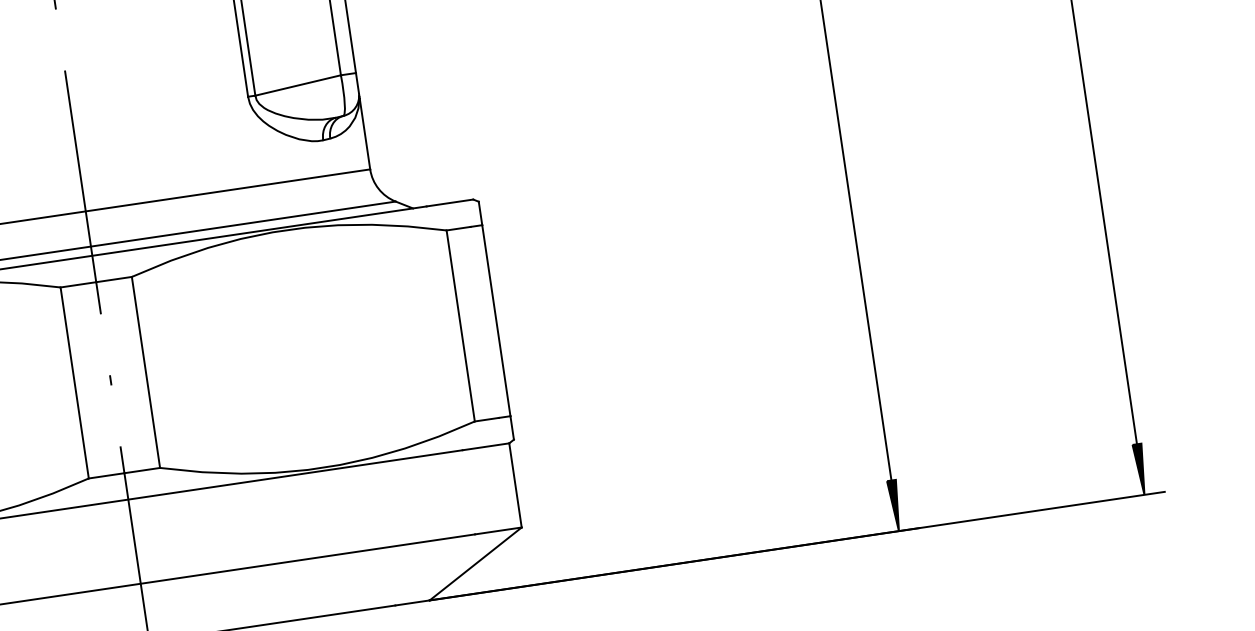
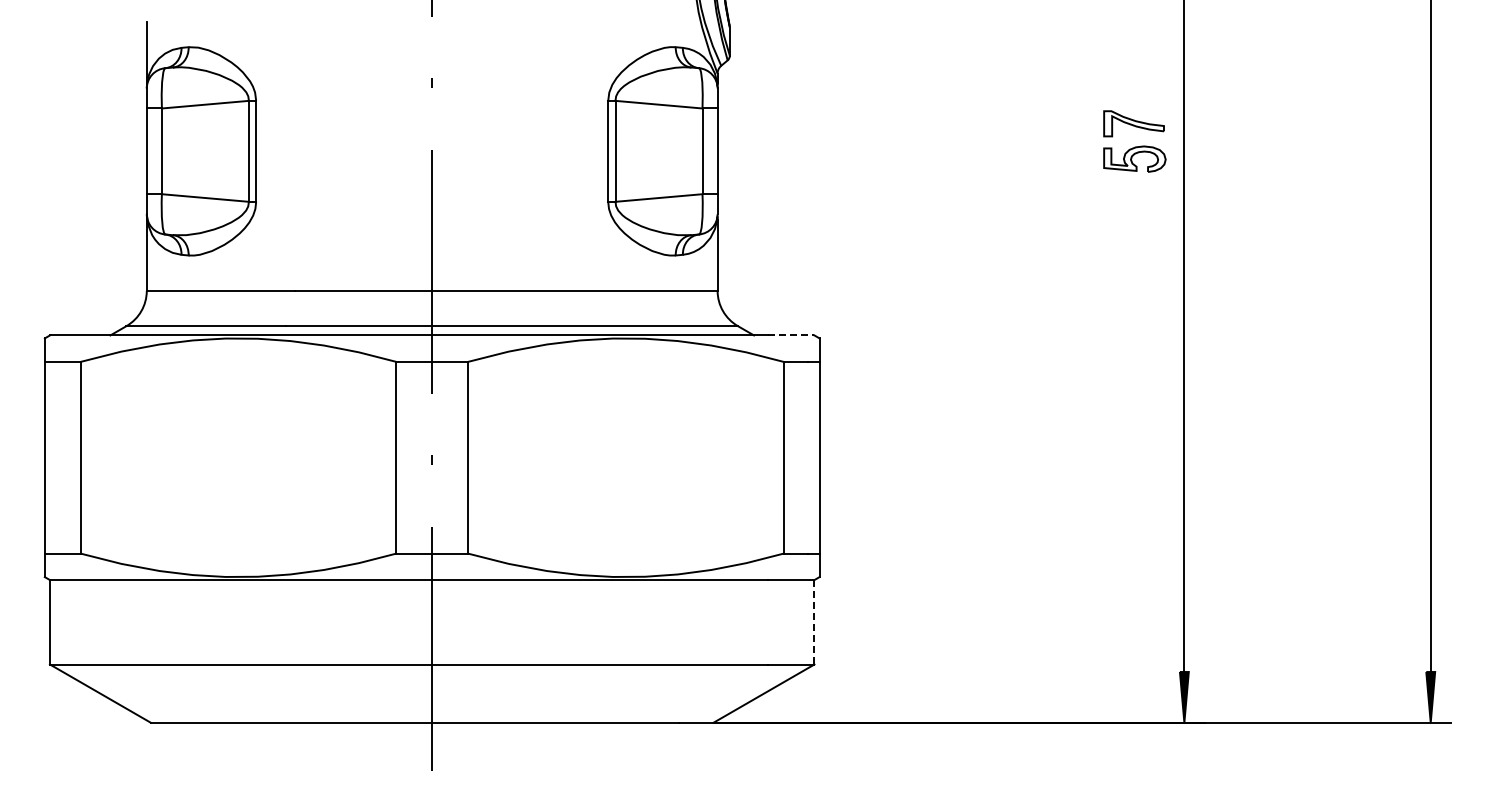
line: (450, 202) -> (791, 335), solid -> dashed
line: (515, 485) -> (814, 622), solid -> dashed

